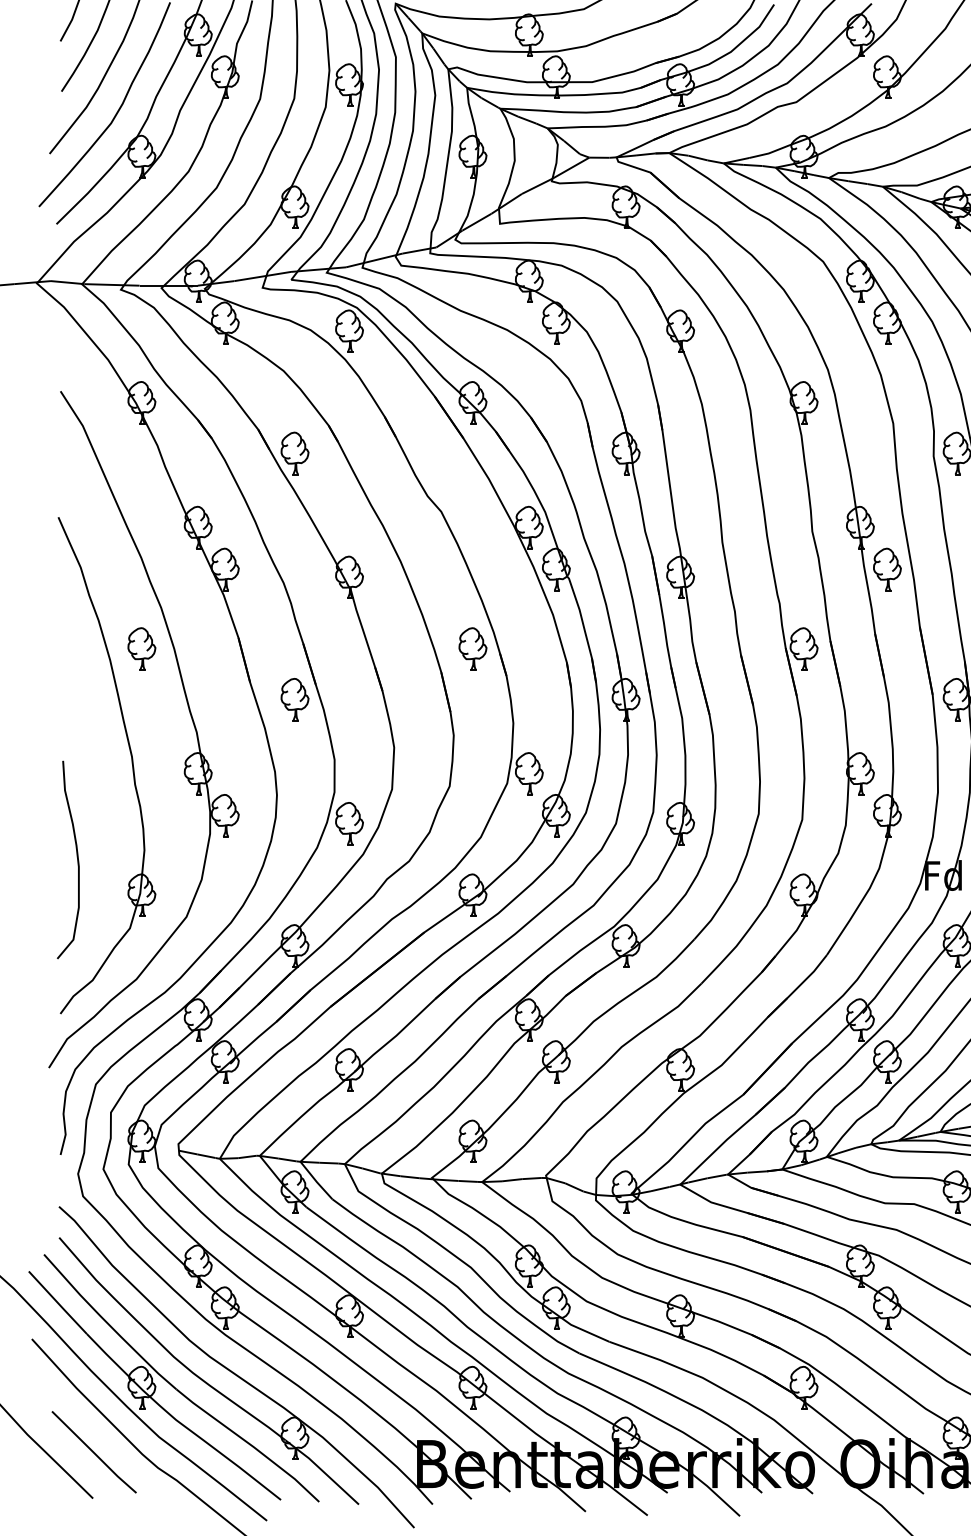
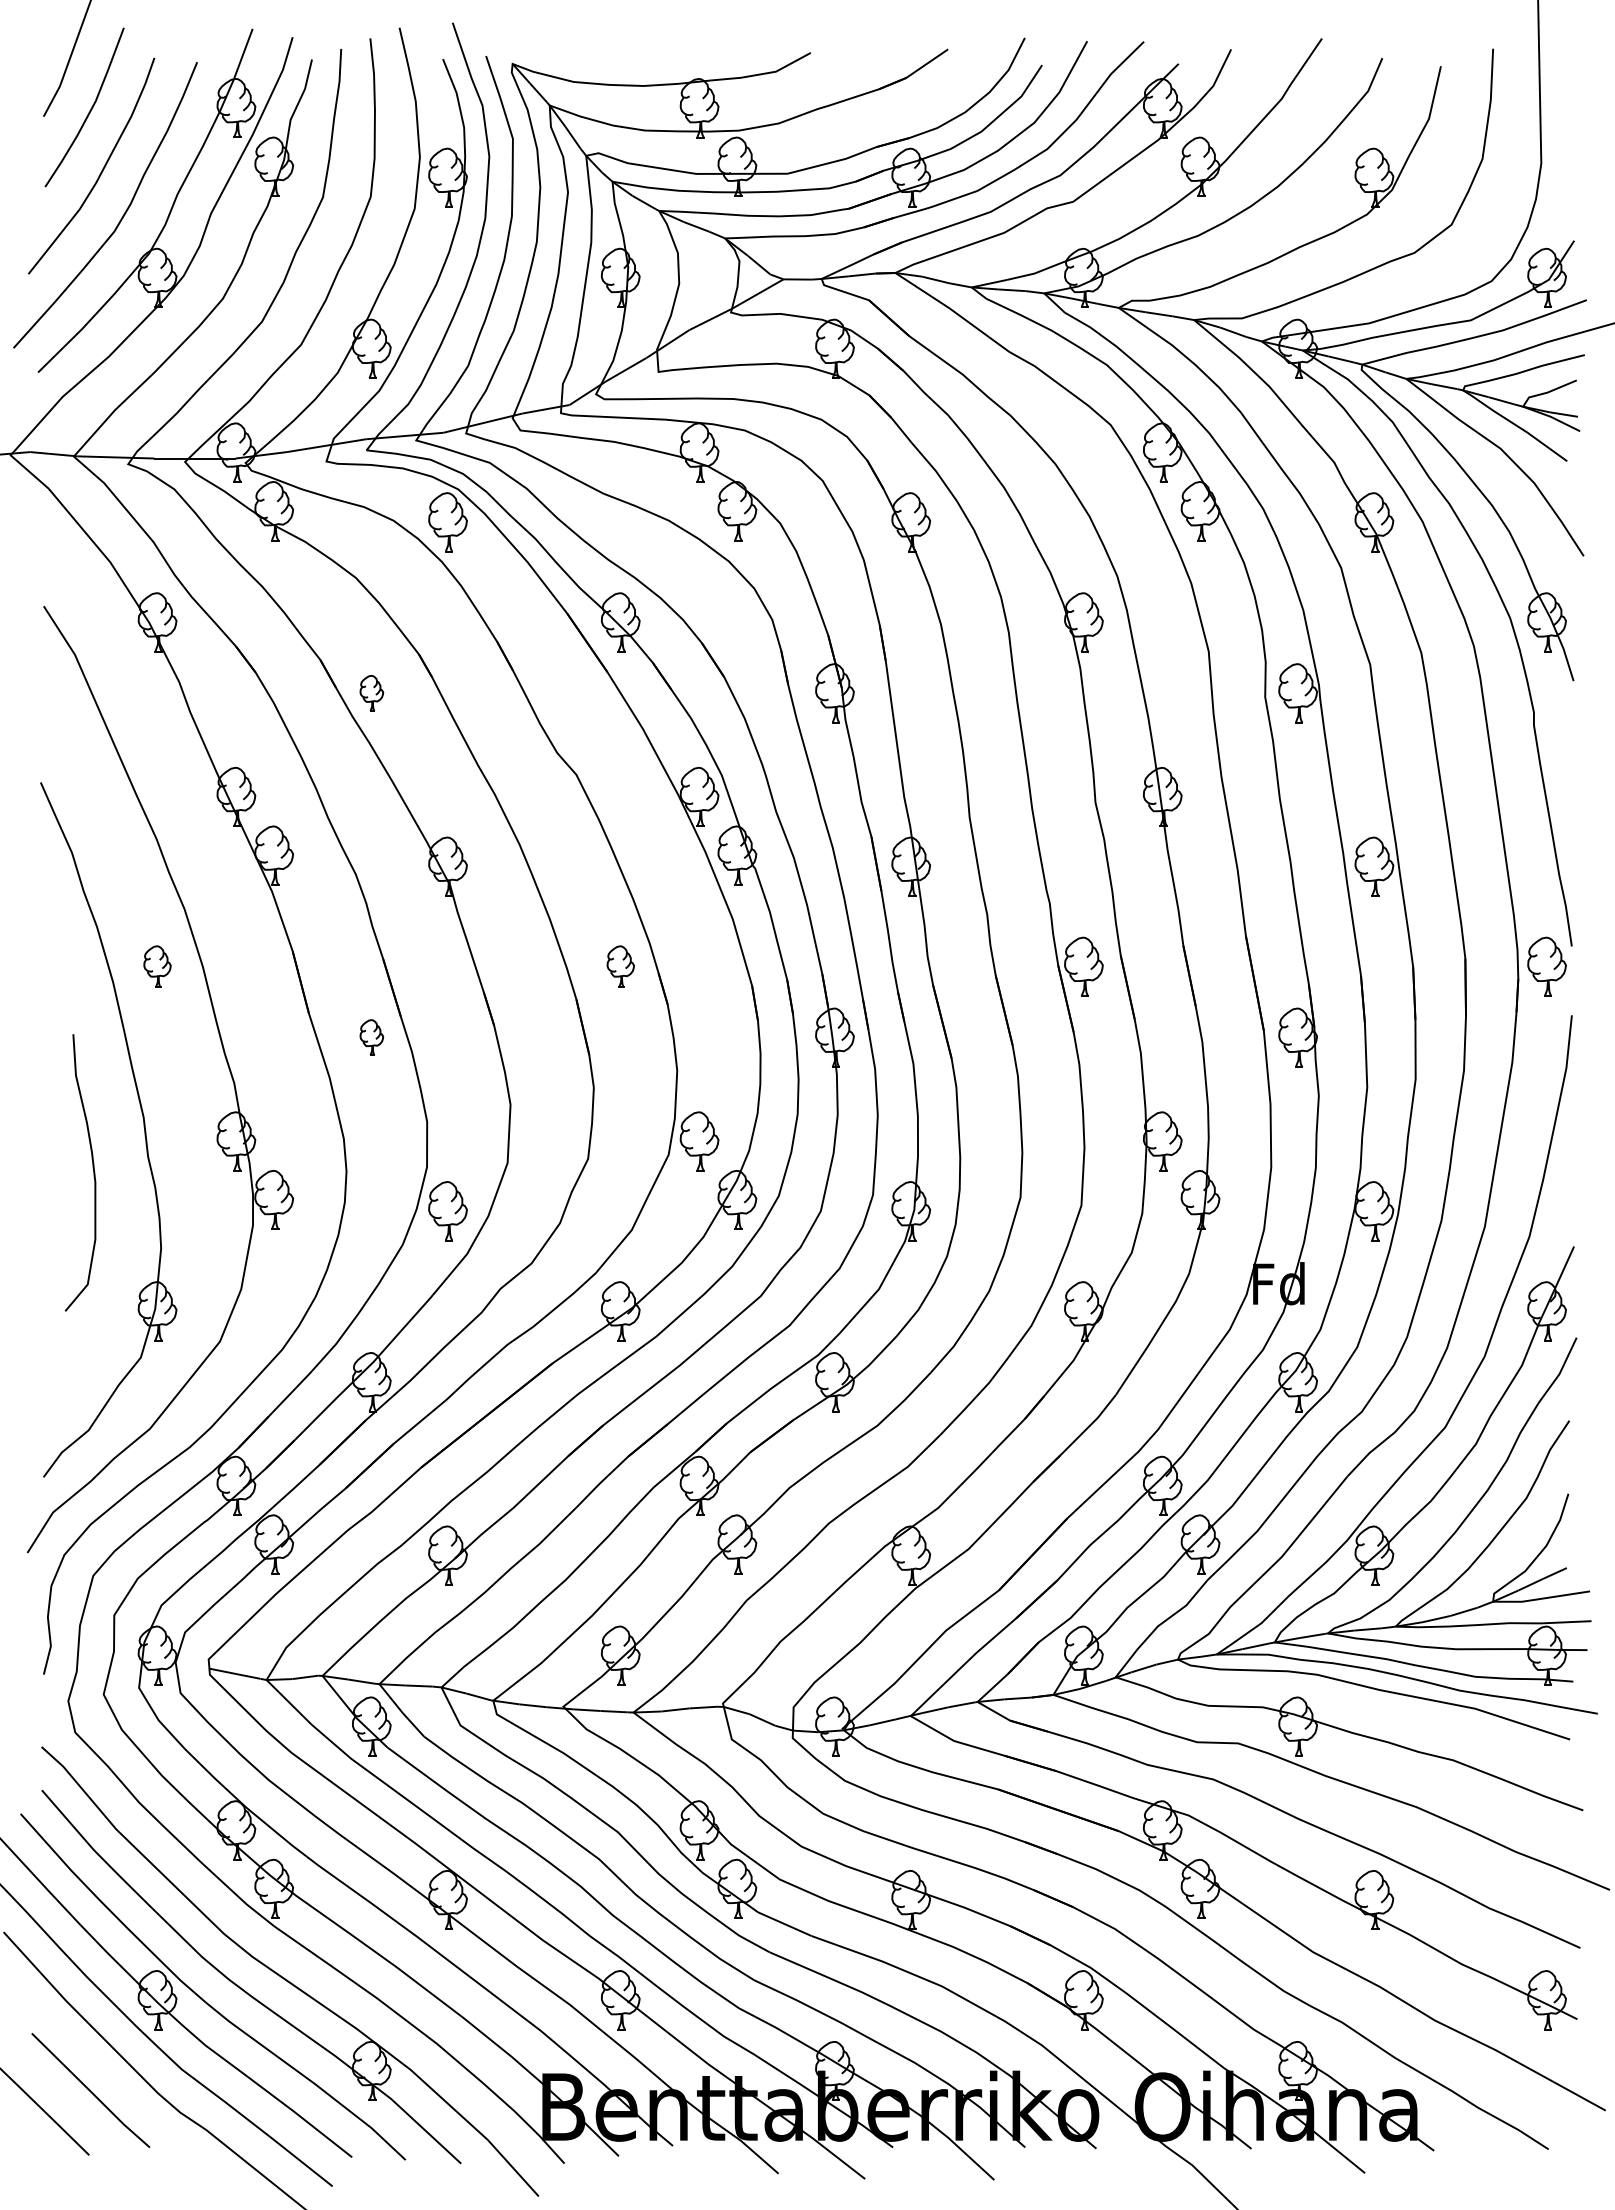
part: (294, 453) -> (371, 693), size x0.6
part: (887, 569) -> (1200, 855), removed
part: (141, 648) -> (157, 966), size x0.7
part: (472, 648) -> (620, 966), size x0.7
part: (294, 699) -> (371, 1037), size x0.6
curve: (76, 856) -> (92, 1168), moved

